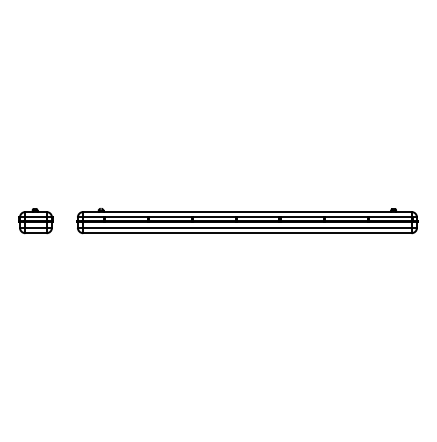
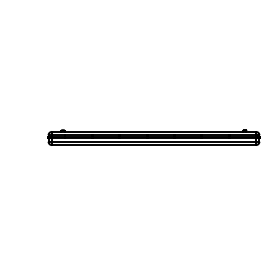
part: (35, 221) -> (22, 137), removed

